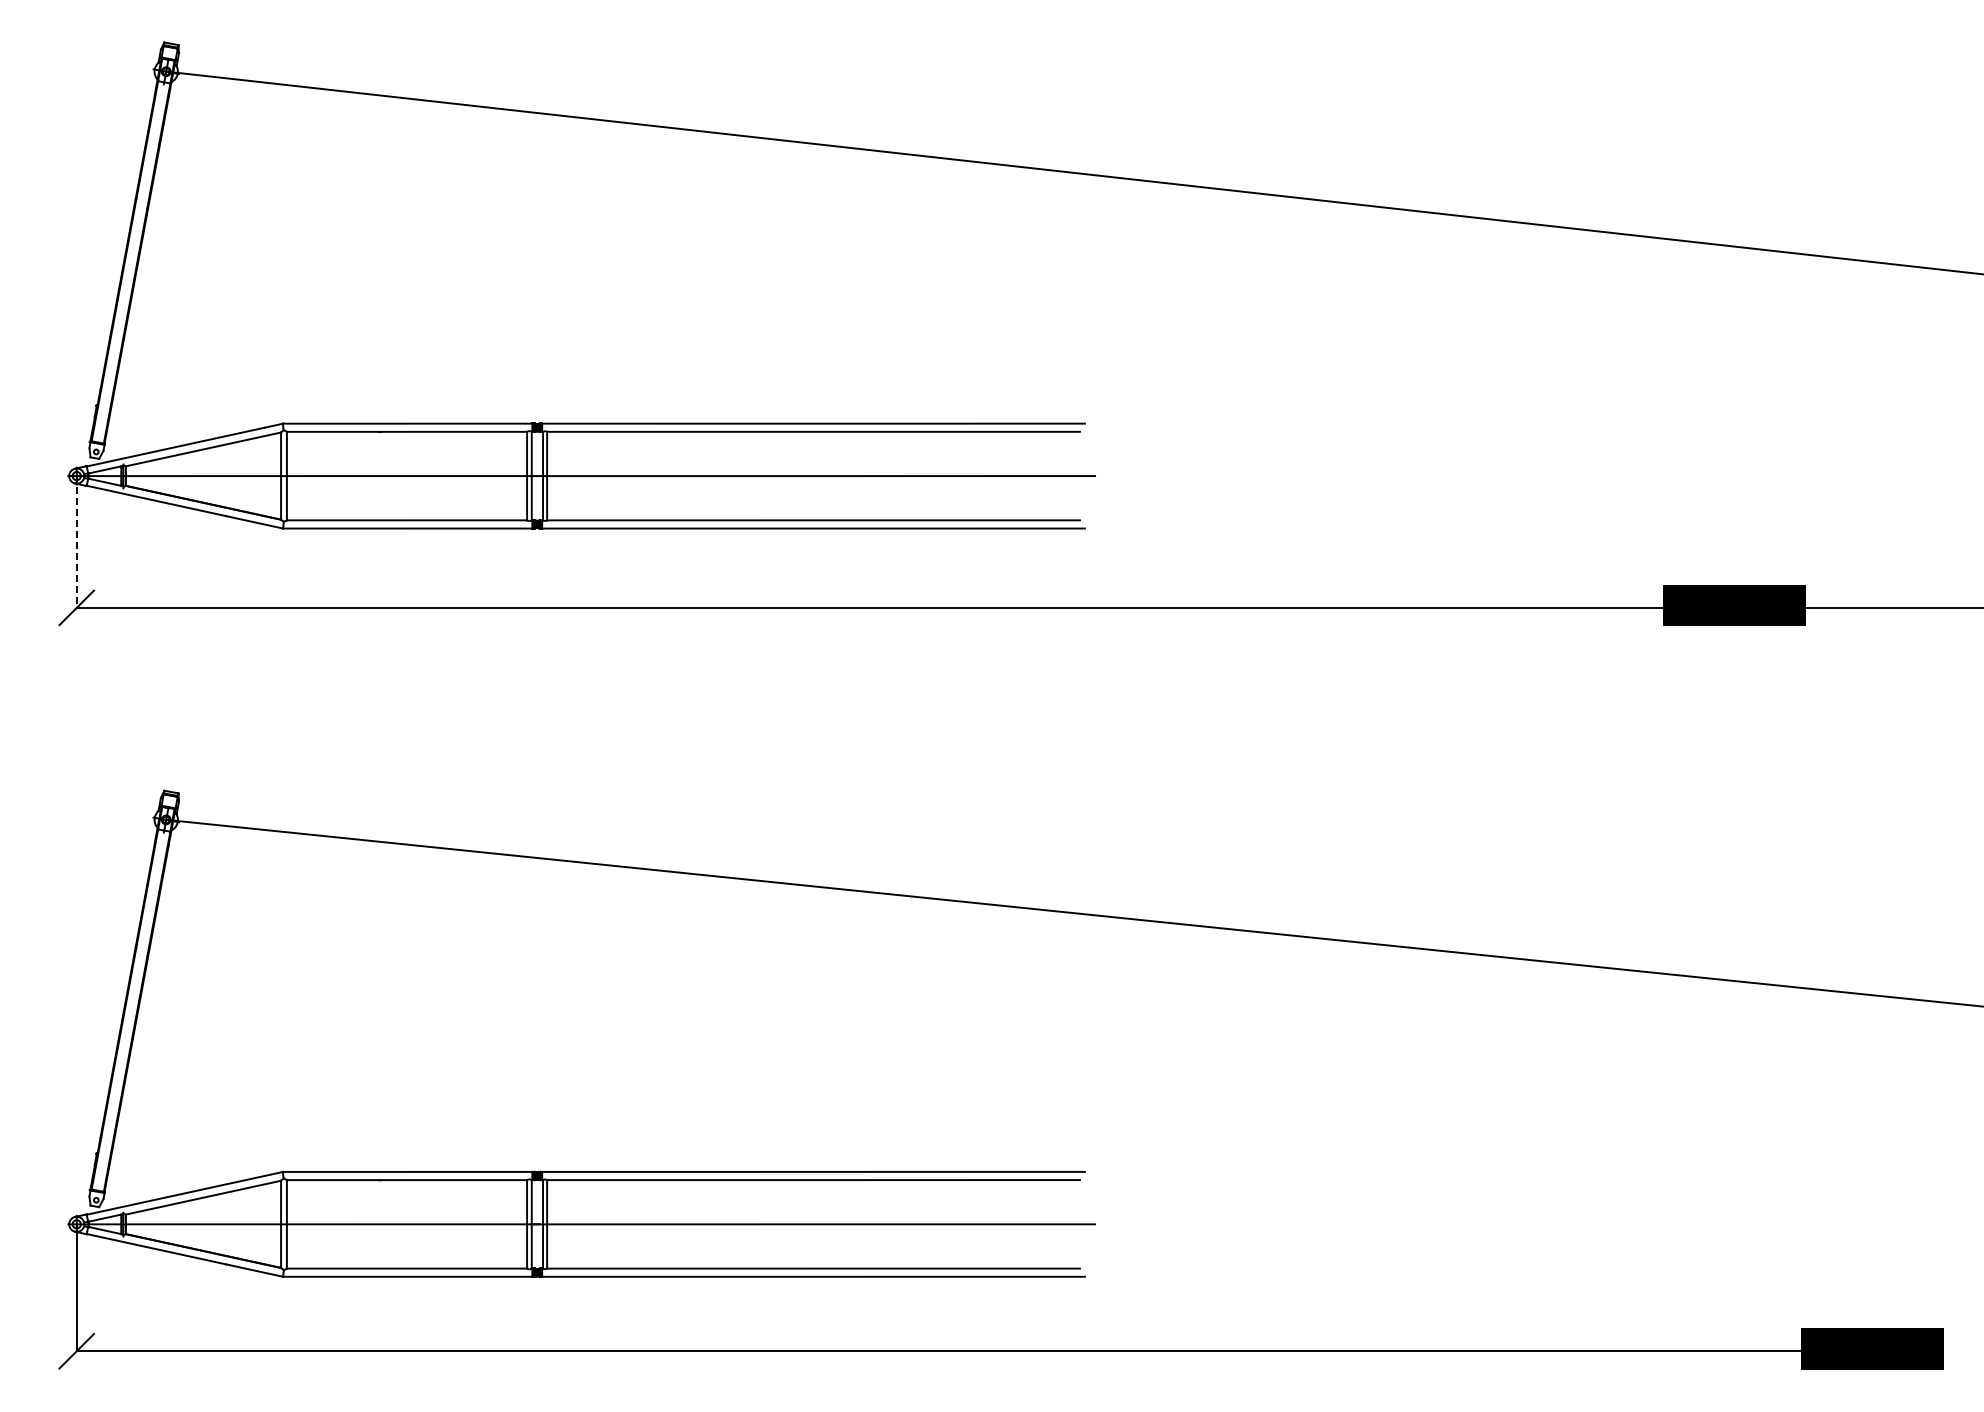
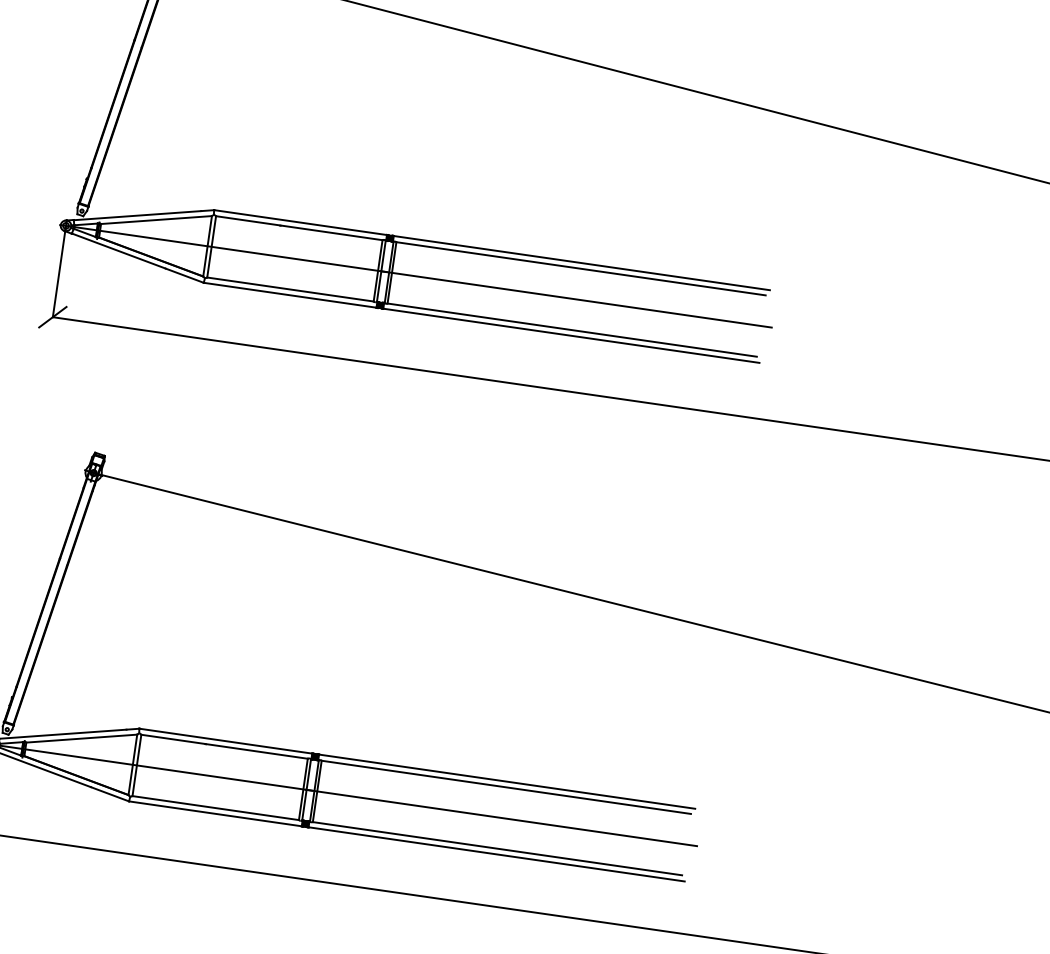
line: (76, 542) -> (59, 271), dashed -> solid

